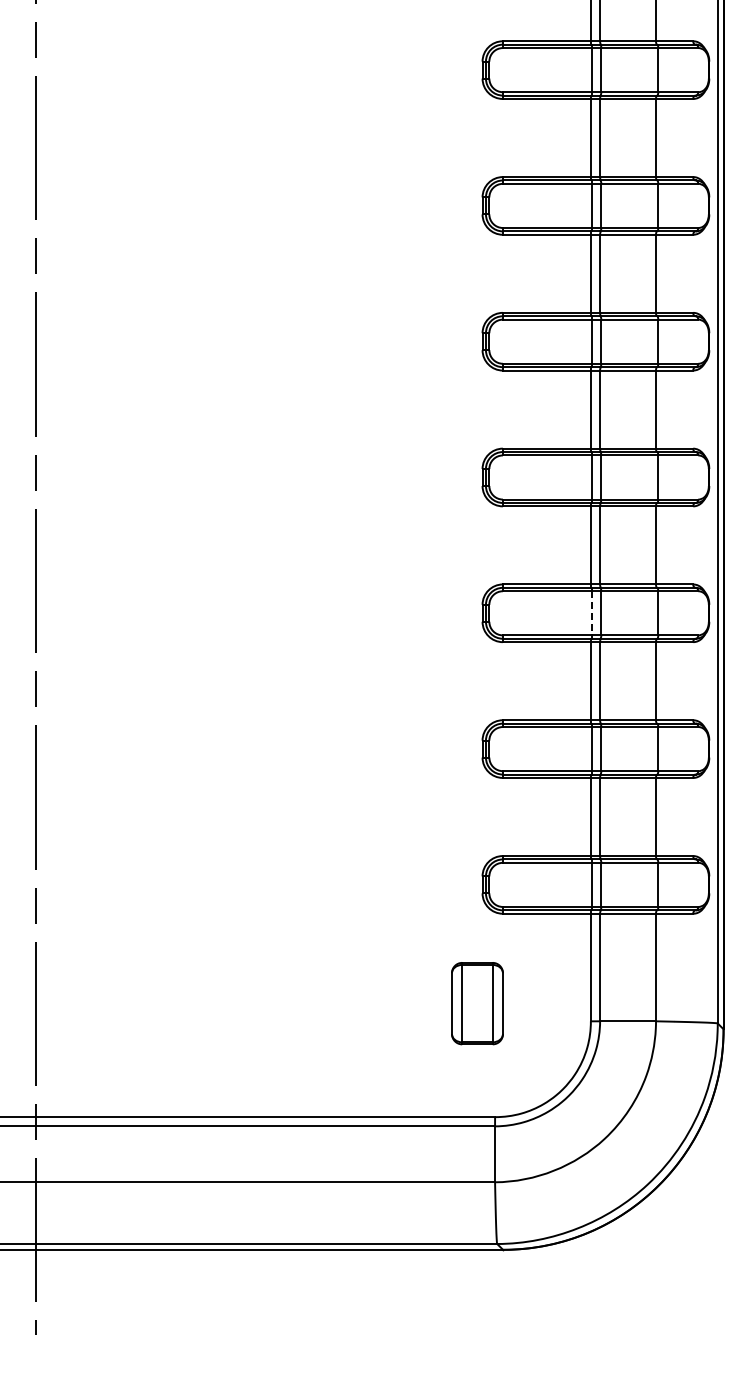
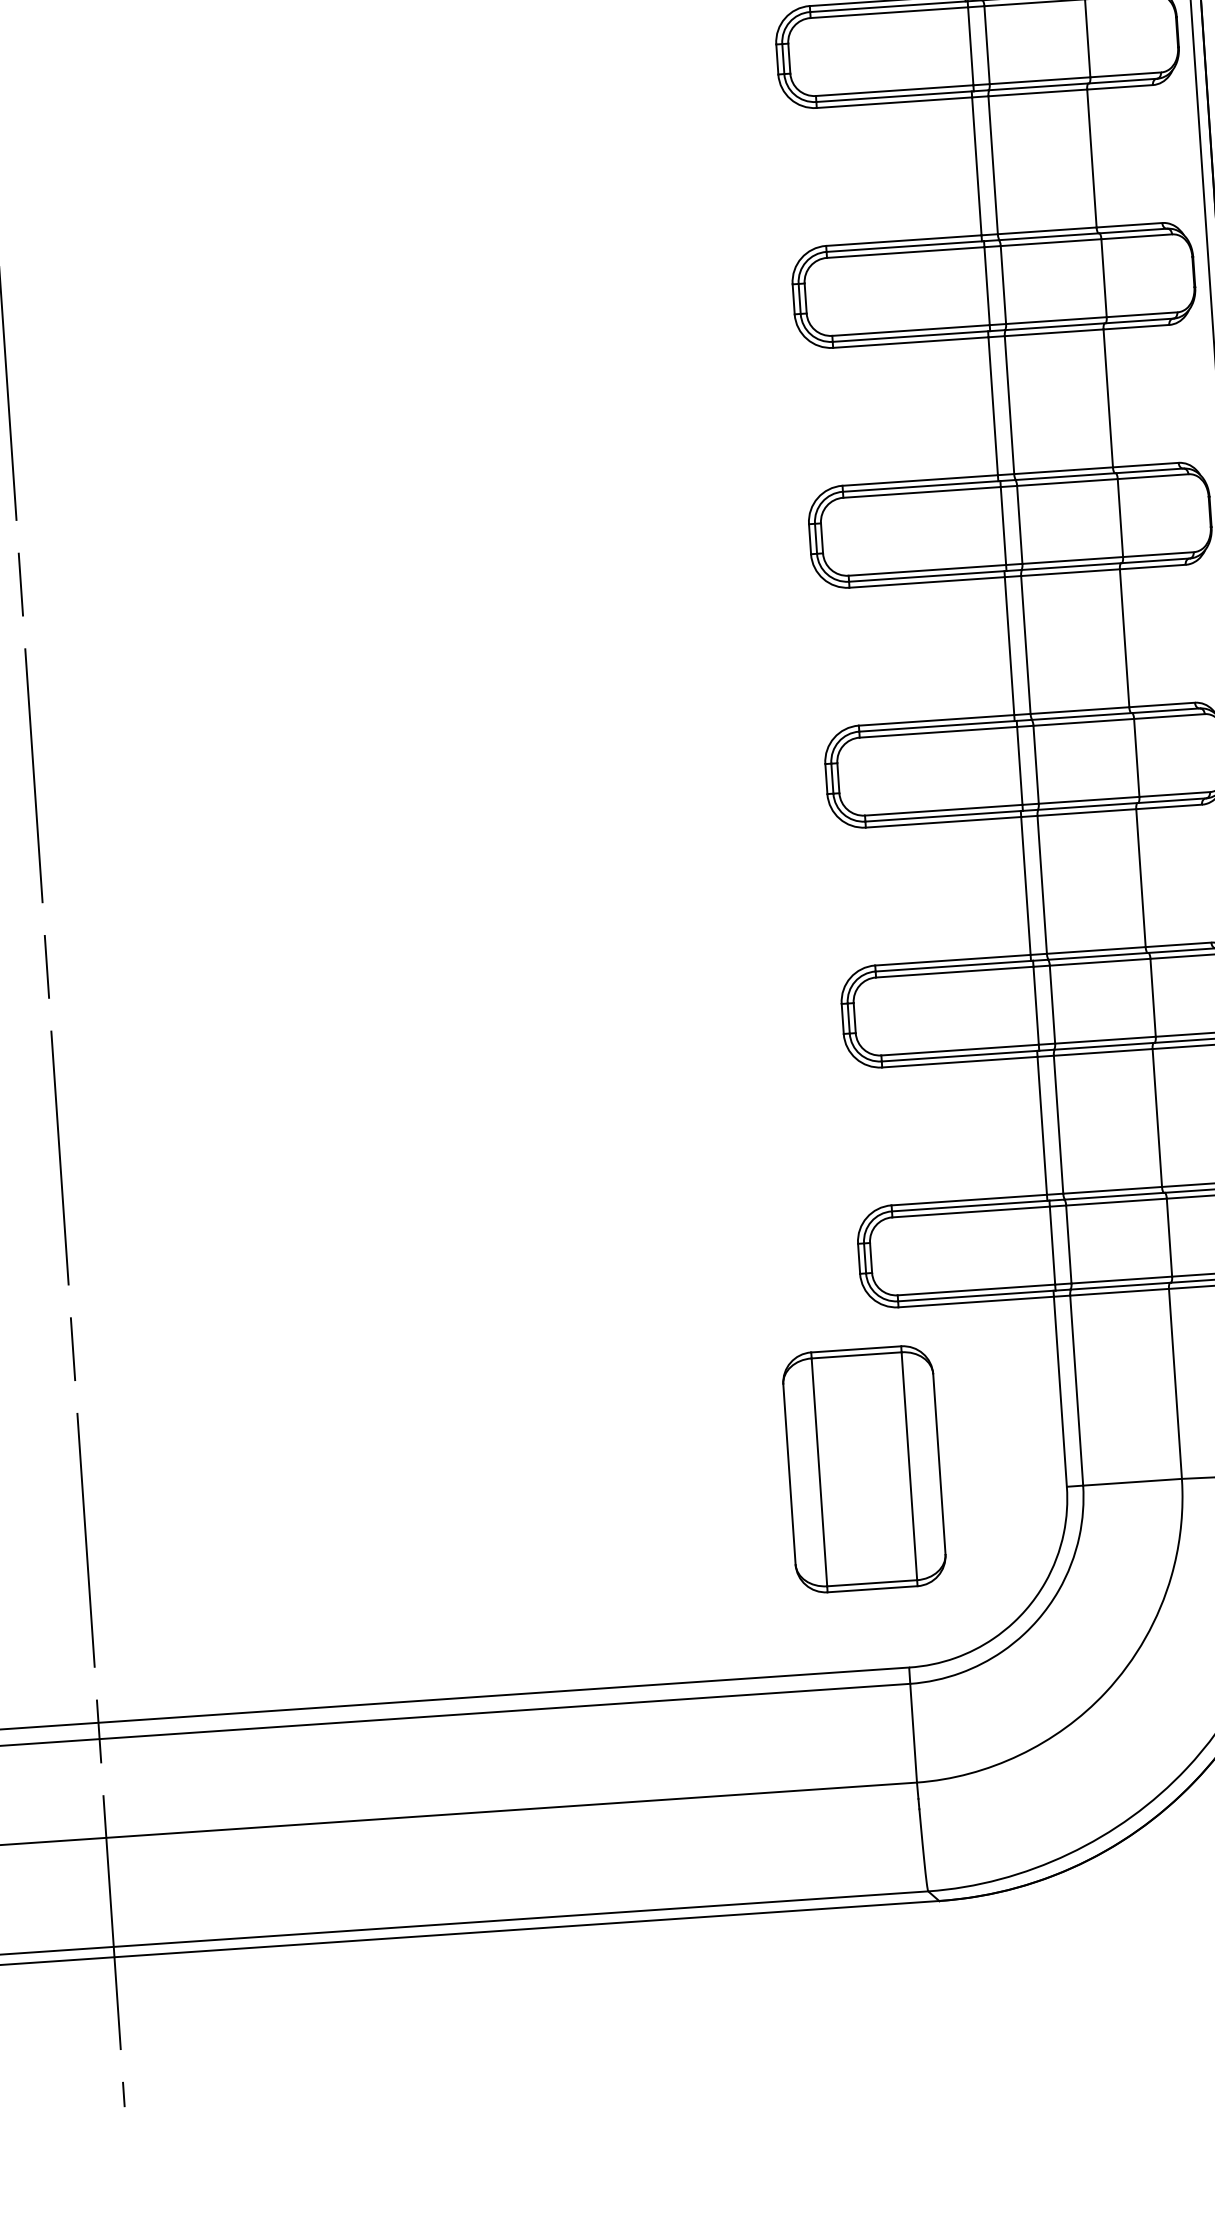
line: (592, 613) -> (1020, 766), dashed -> solid
part: (477, 1003) -> (864, 1468), size x1.67

